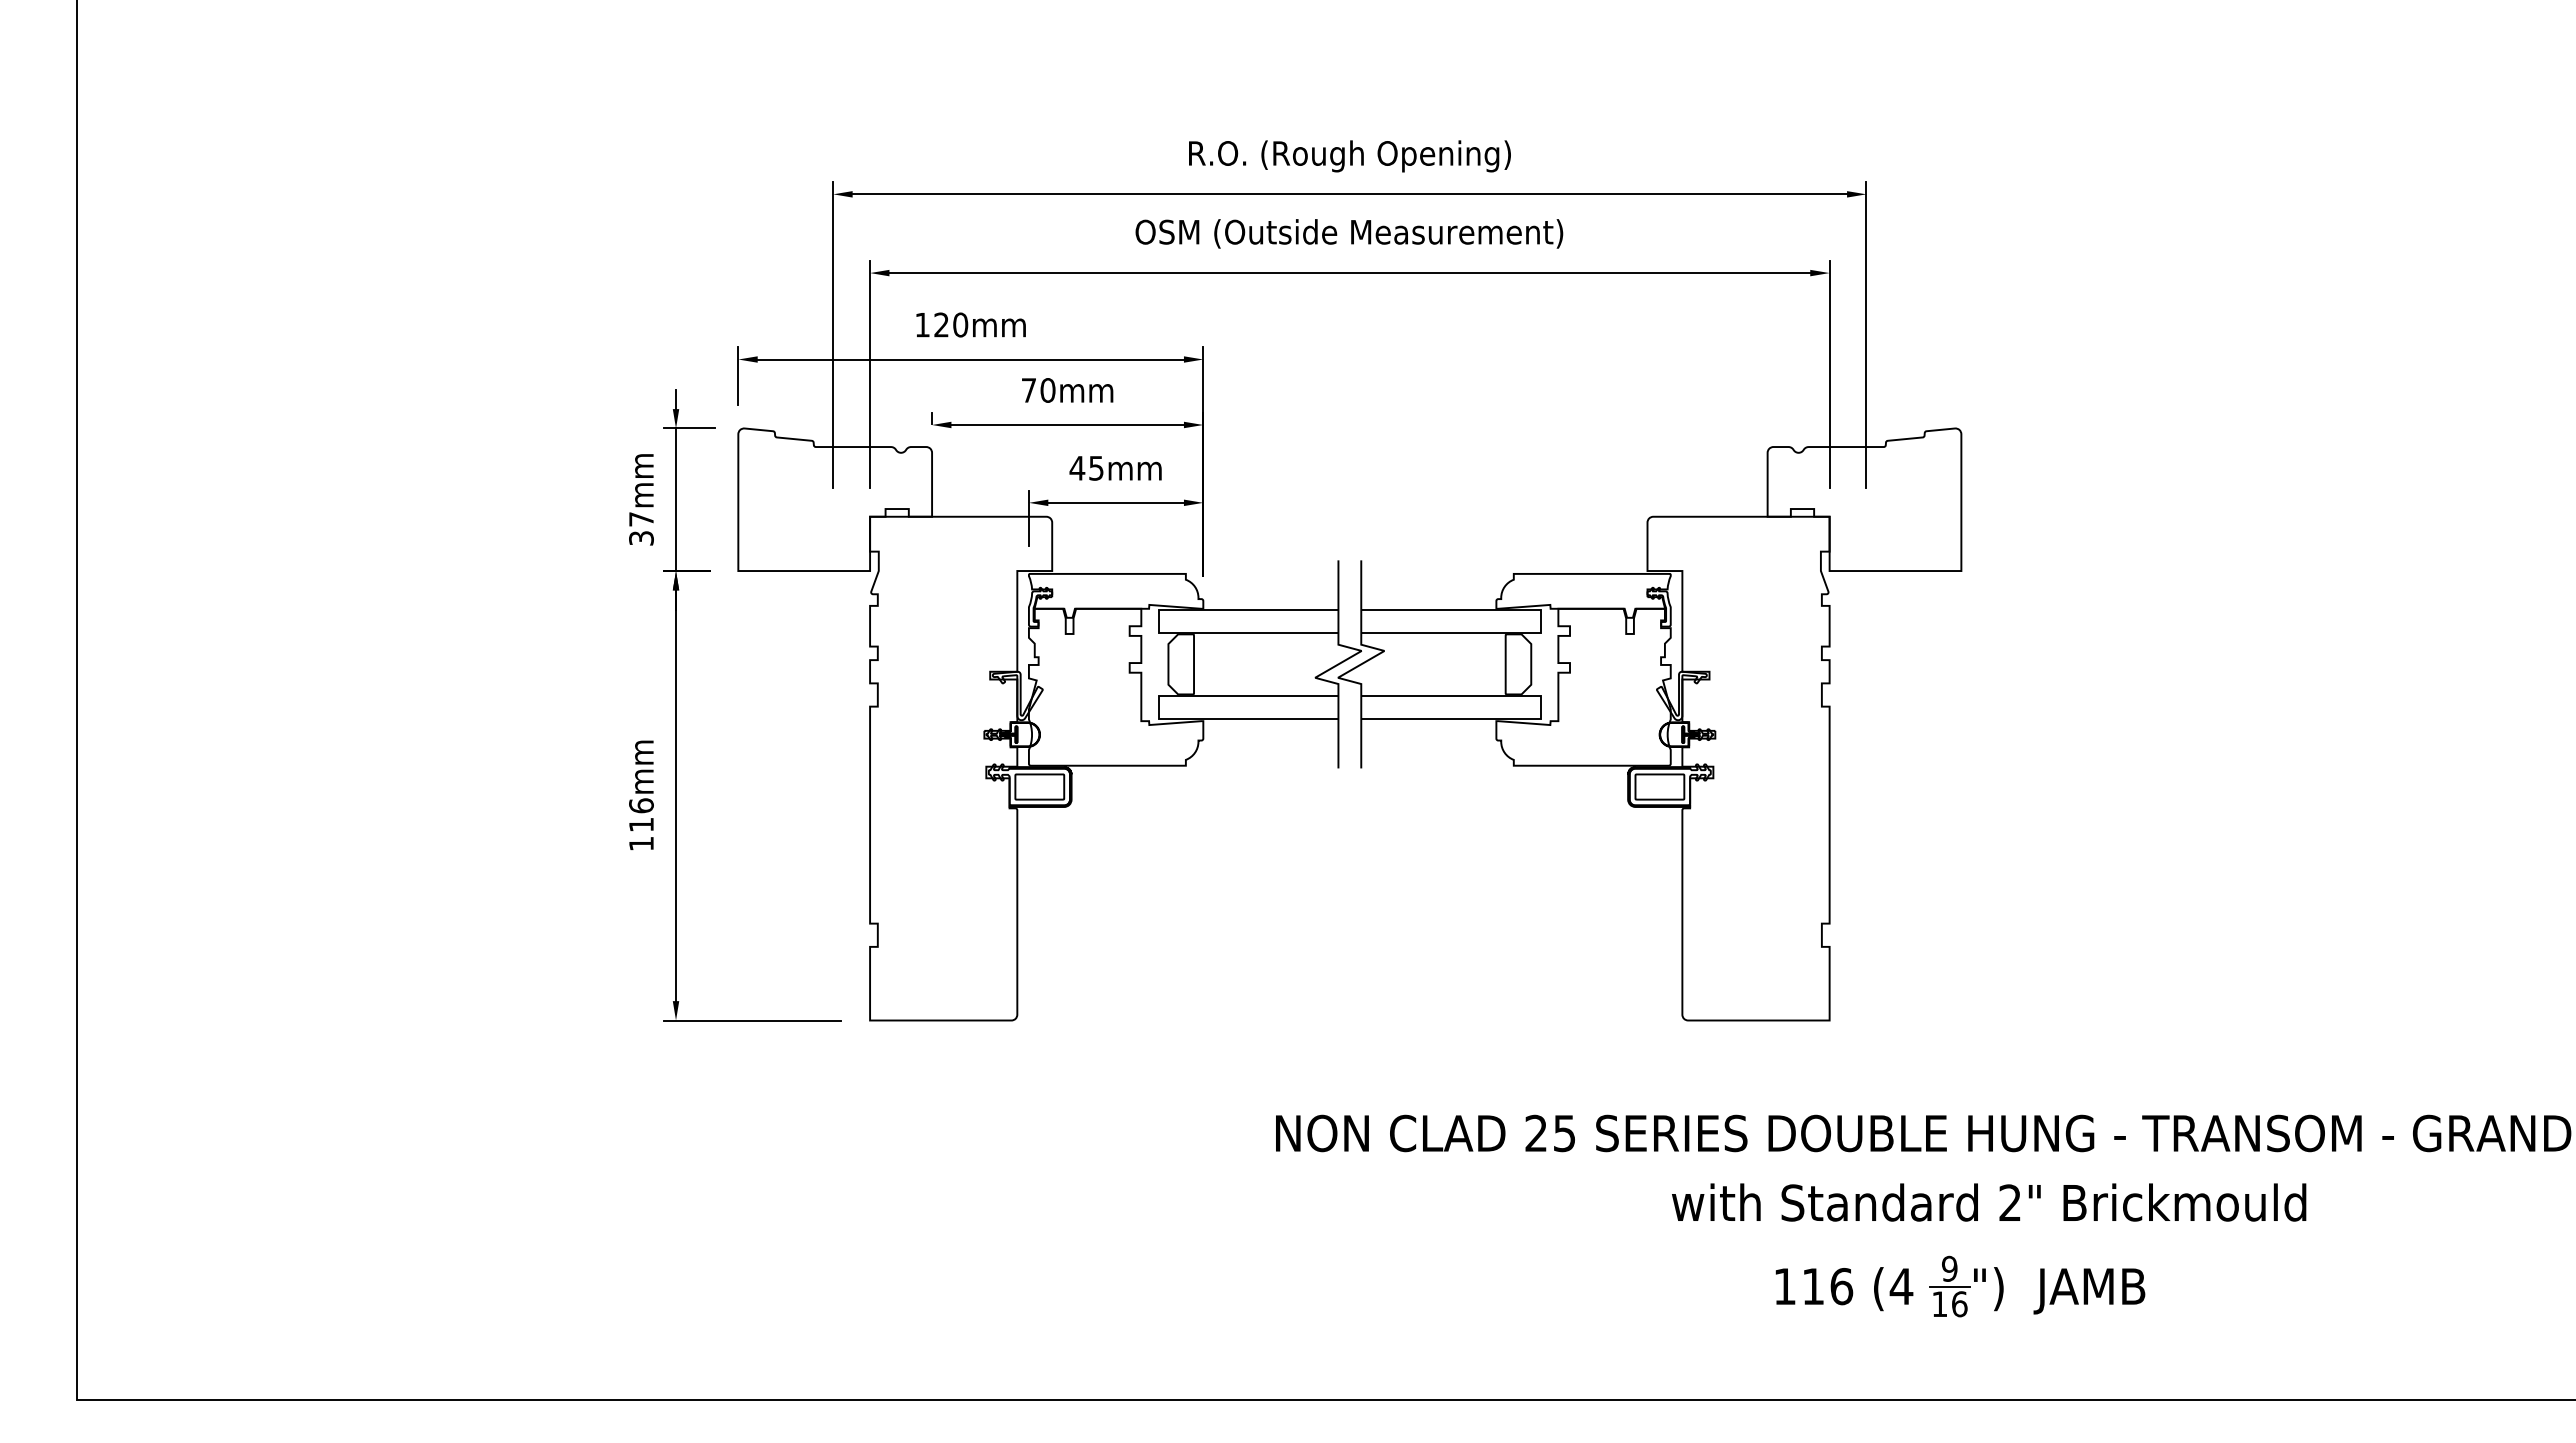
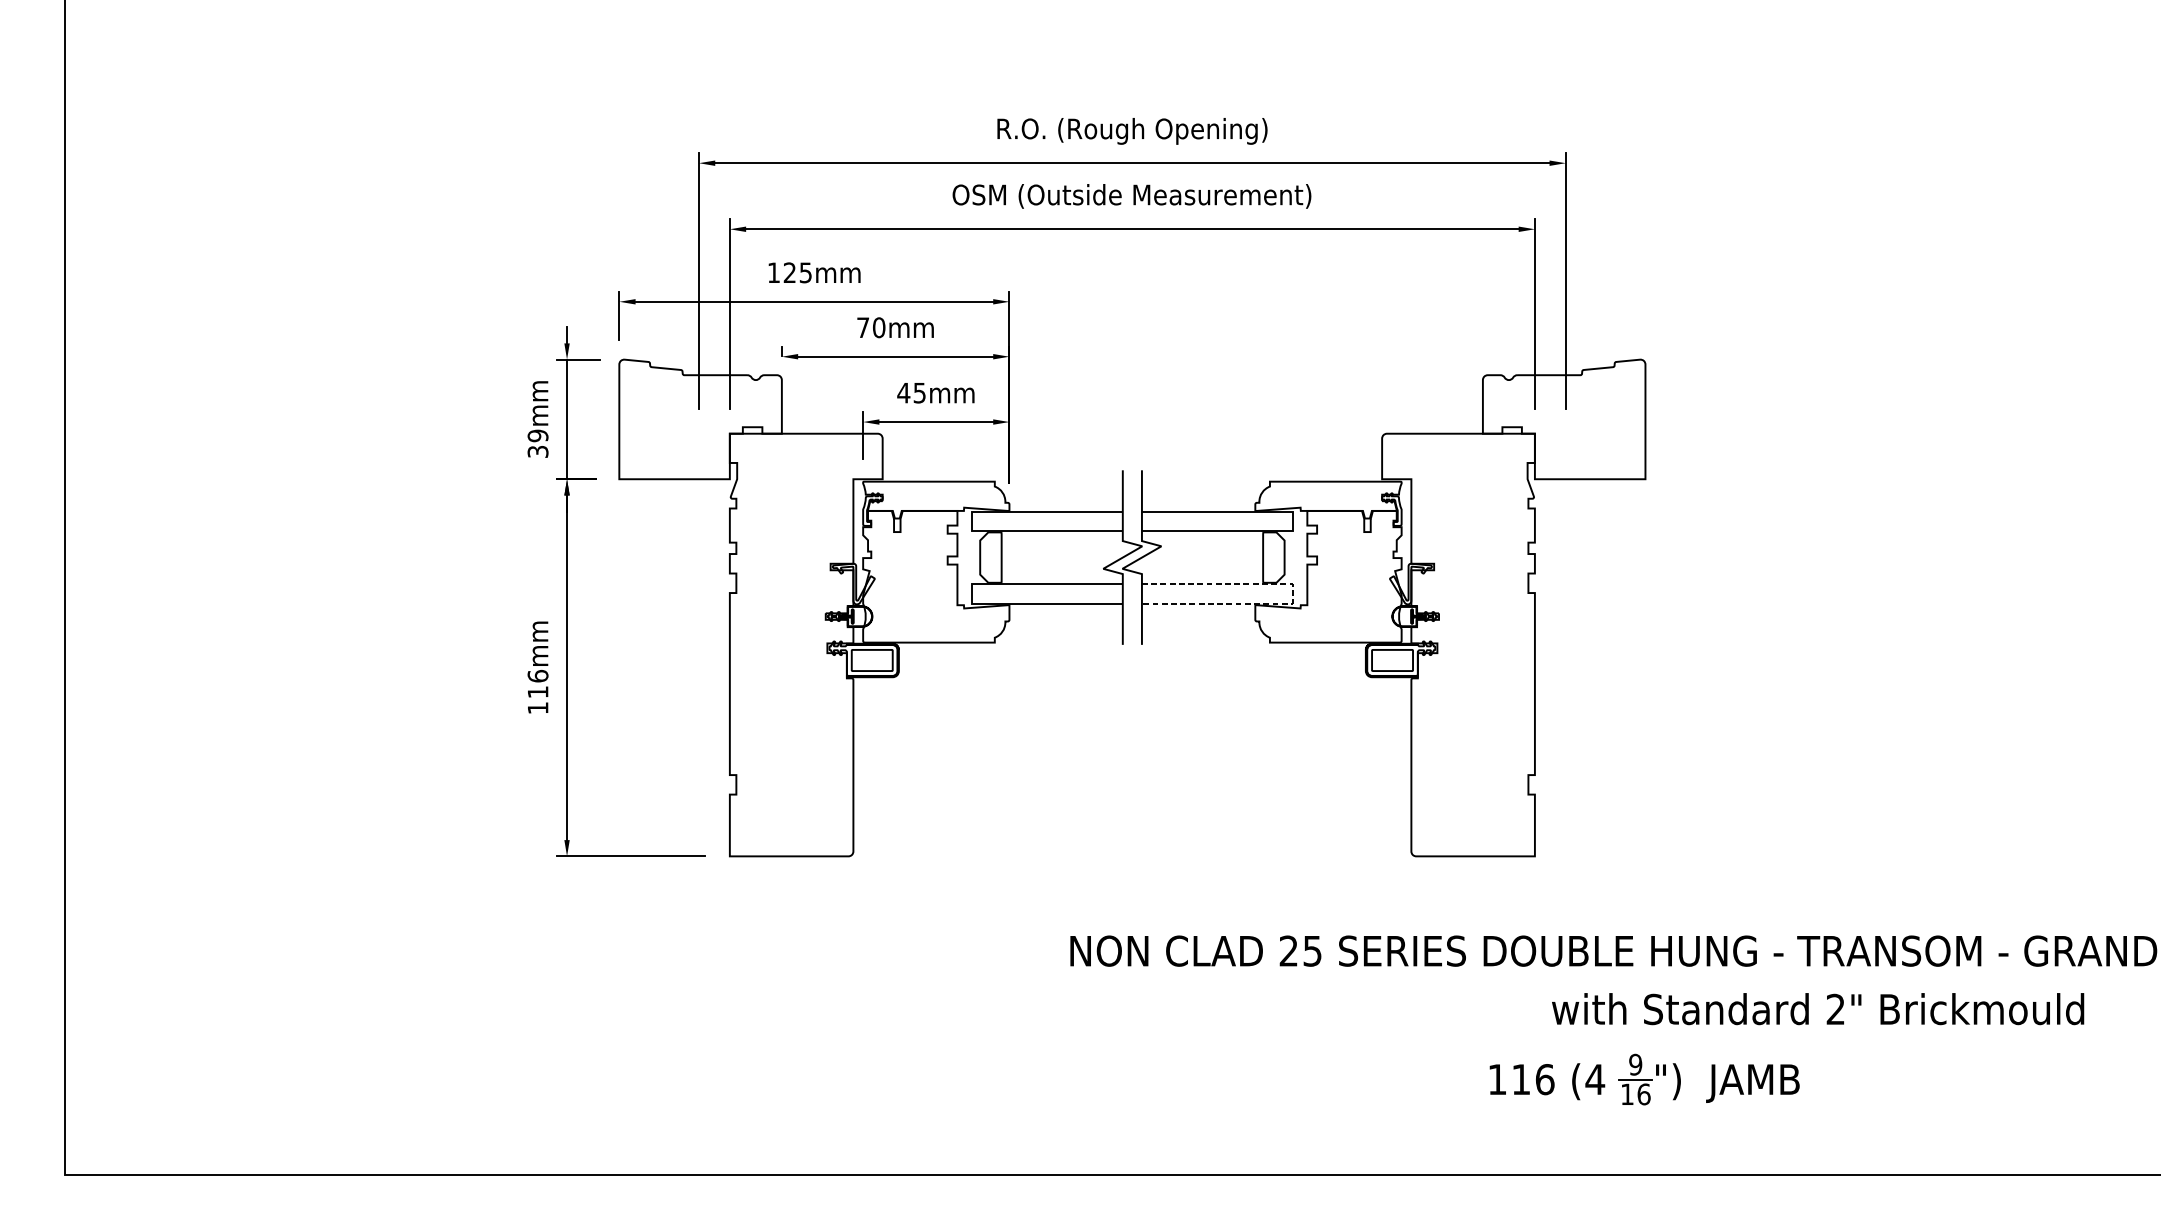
text: (960, 324) -> (805, 272), 120mm -> 125mm
text: (641, 519) -> (538, 436), 37mm -> 39mm
line: (1540, 707) -> (1292, 593), solid -> dashed
text: (1989, 1202) -> (1818, 1009), moved

